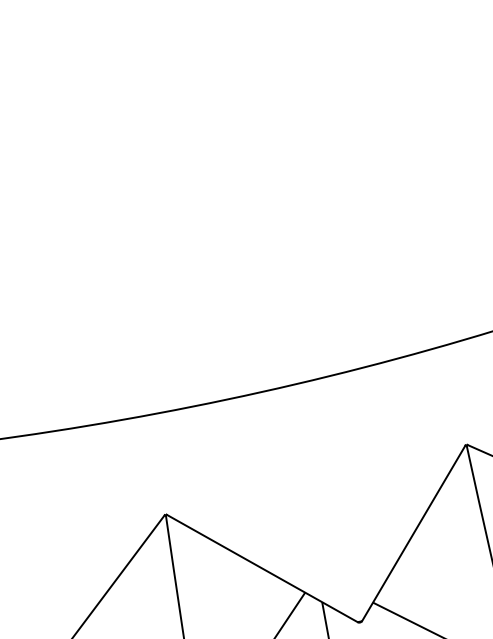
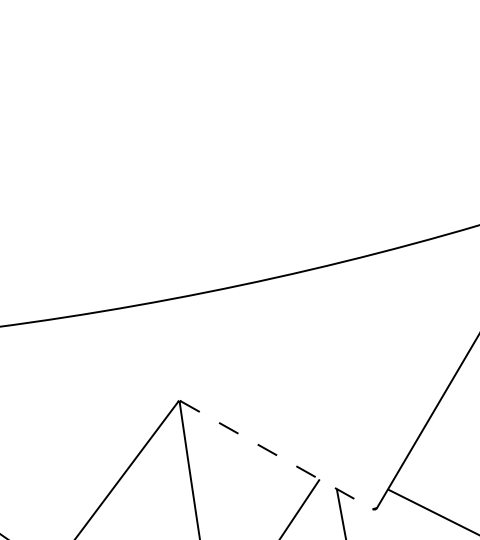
line: (262, 568) -> (276, 455), solid -> dashed

